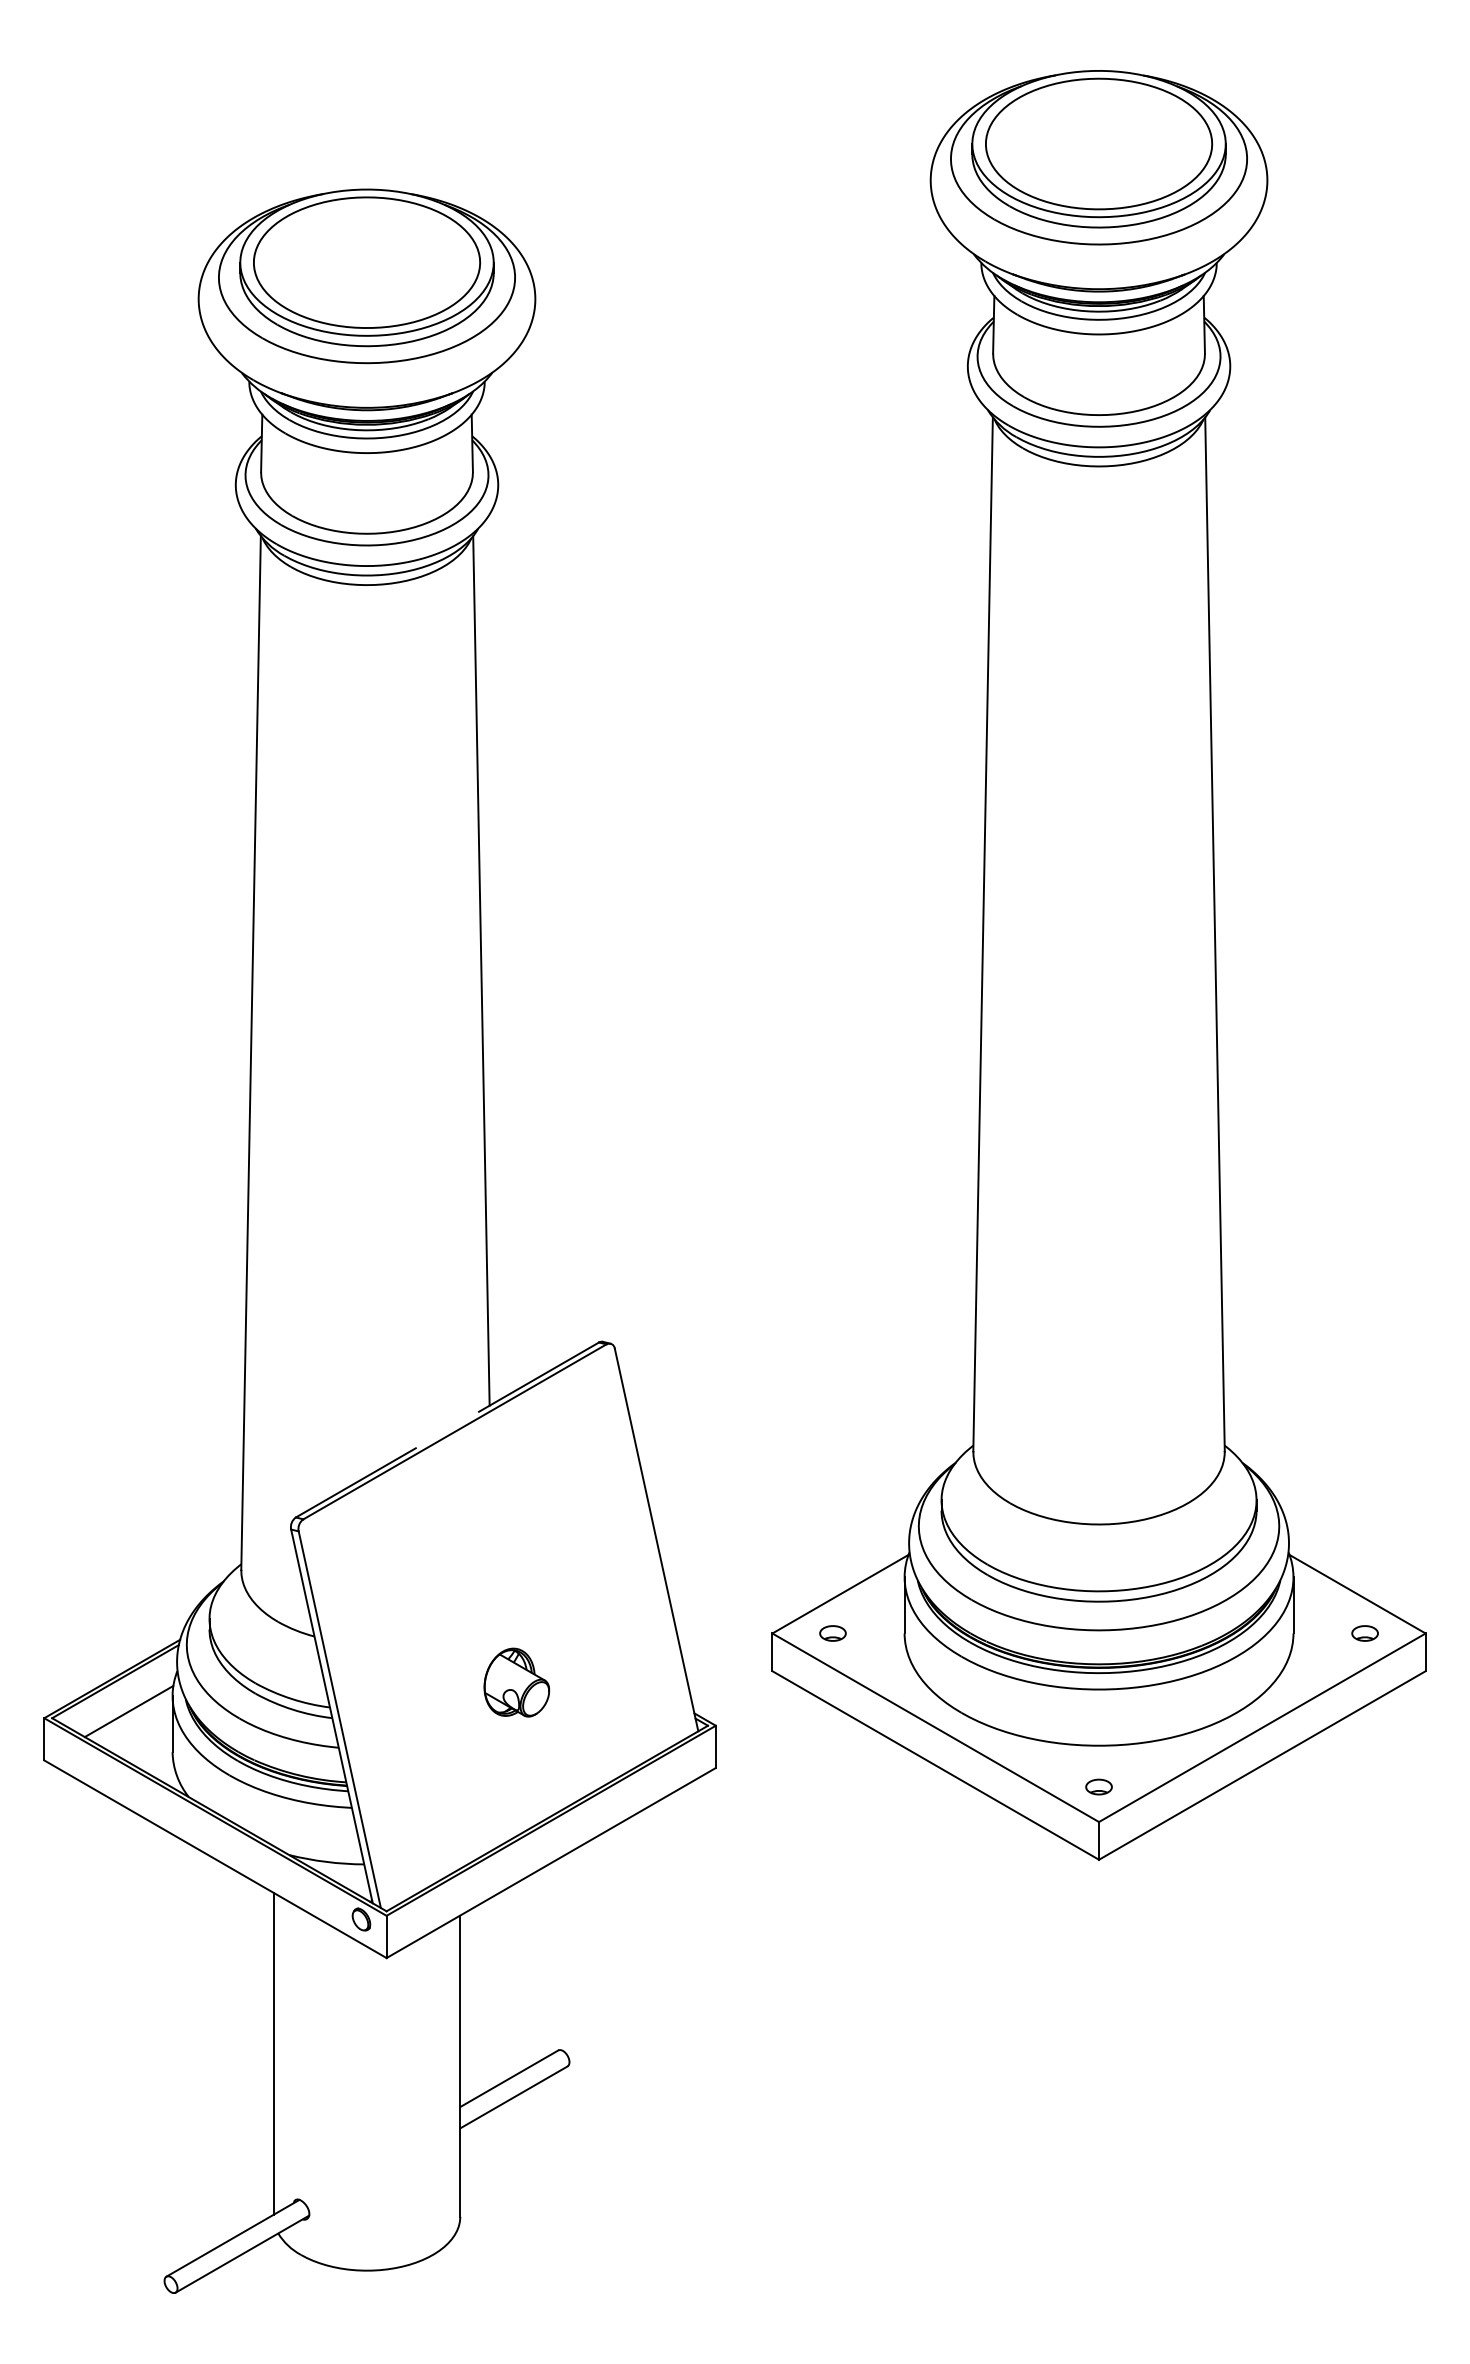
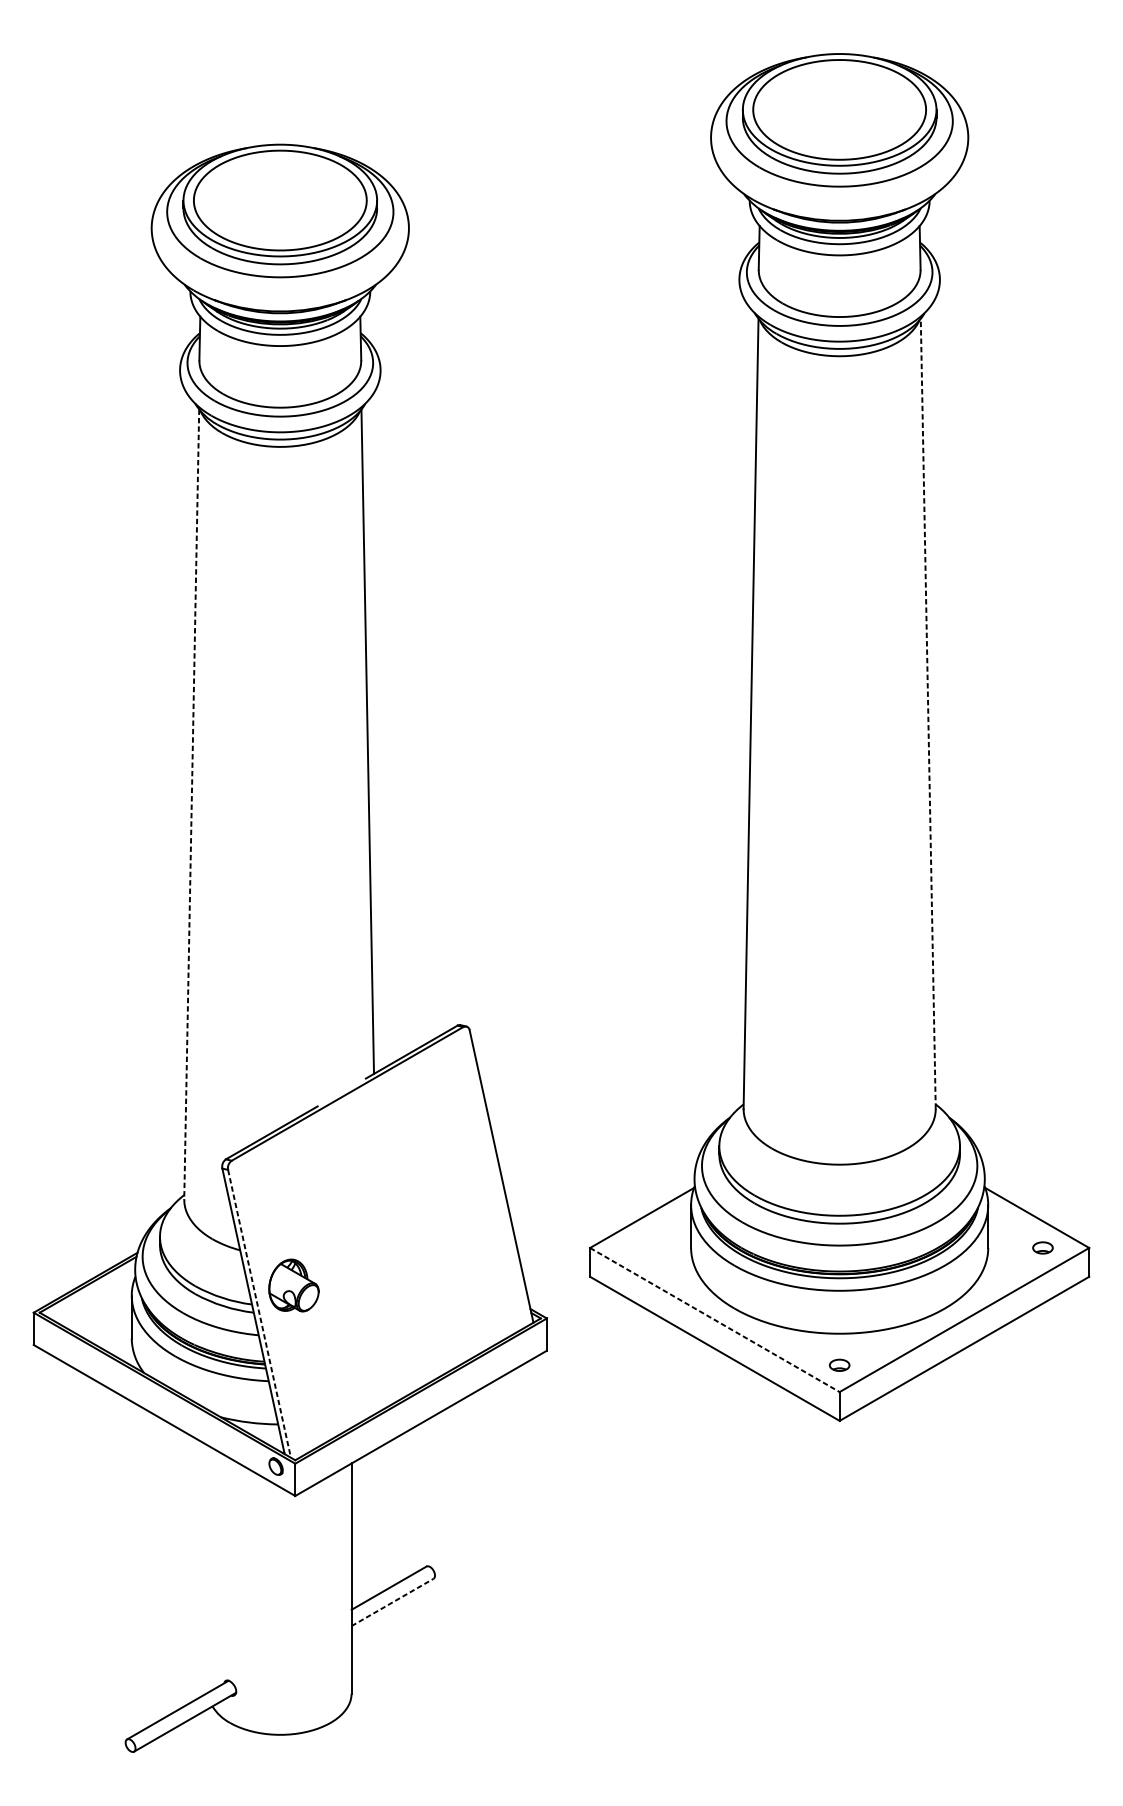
line: (1215, 934) -> (928, 713), solid -> dashed
line: (251, 1053) -> (192, 804), solid -> dashed
part: (832, 1633) -> (635, 1247), removed
part: (516, 1682) -> (293, 1285), moved
line: (128, 1711) -> (98, 1307), removed
line: (339, 1719) -> (259, 1313), solid -> dashed
line: (935, 1727) -> (714, 1319), solid -> dashed
line: (273, 2053) -> (208, 1568), removed
line: (513, 2097) -> (392, 1602), solid -> dashed

